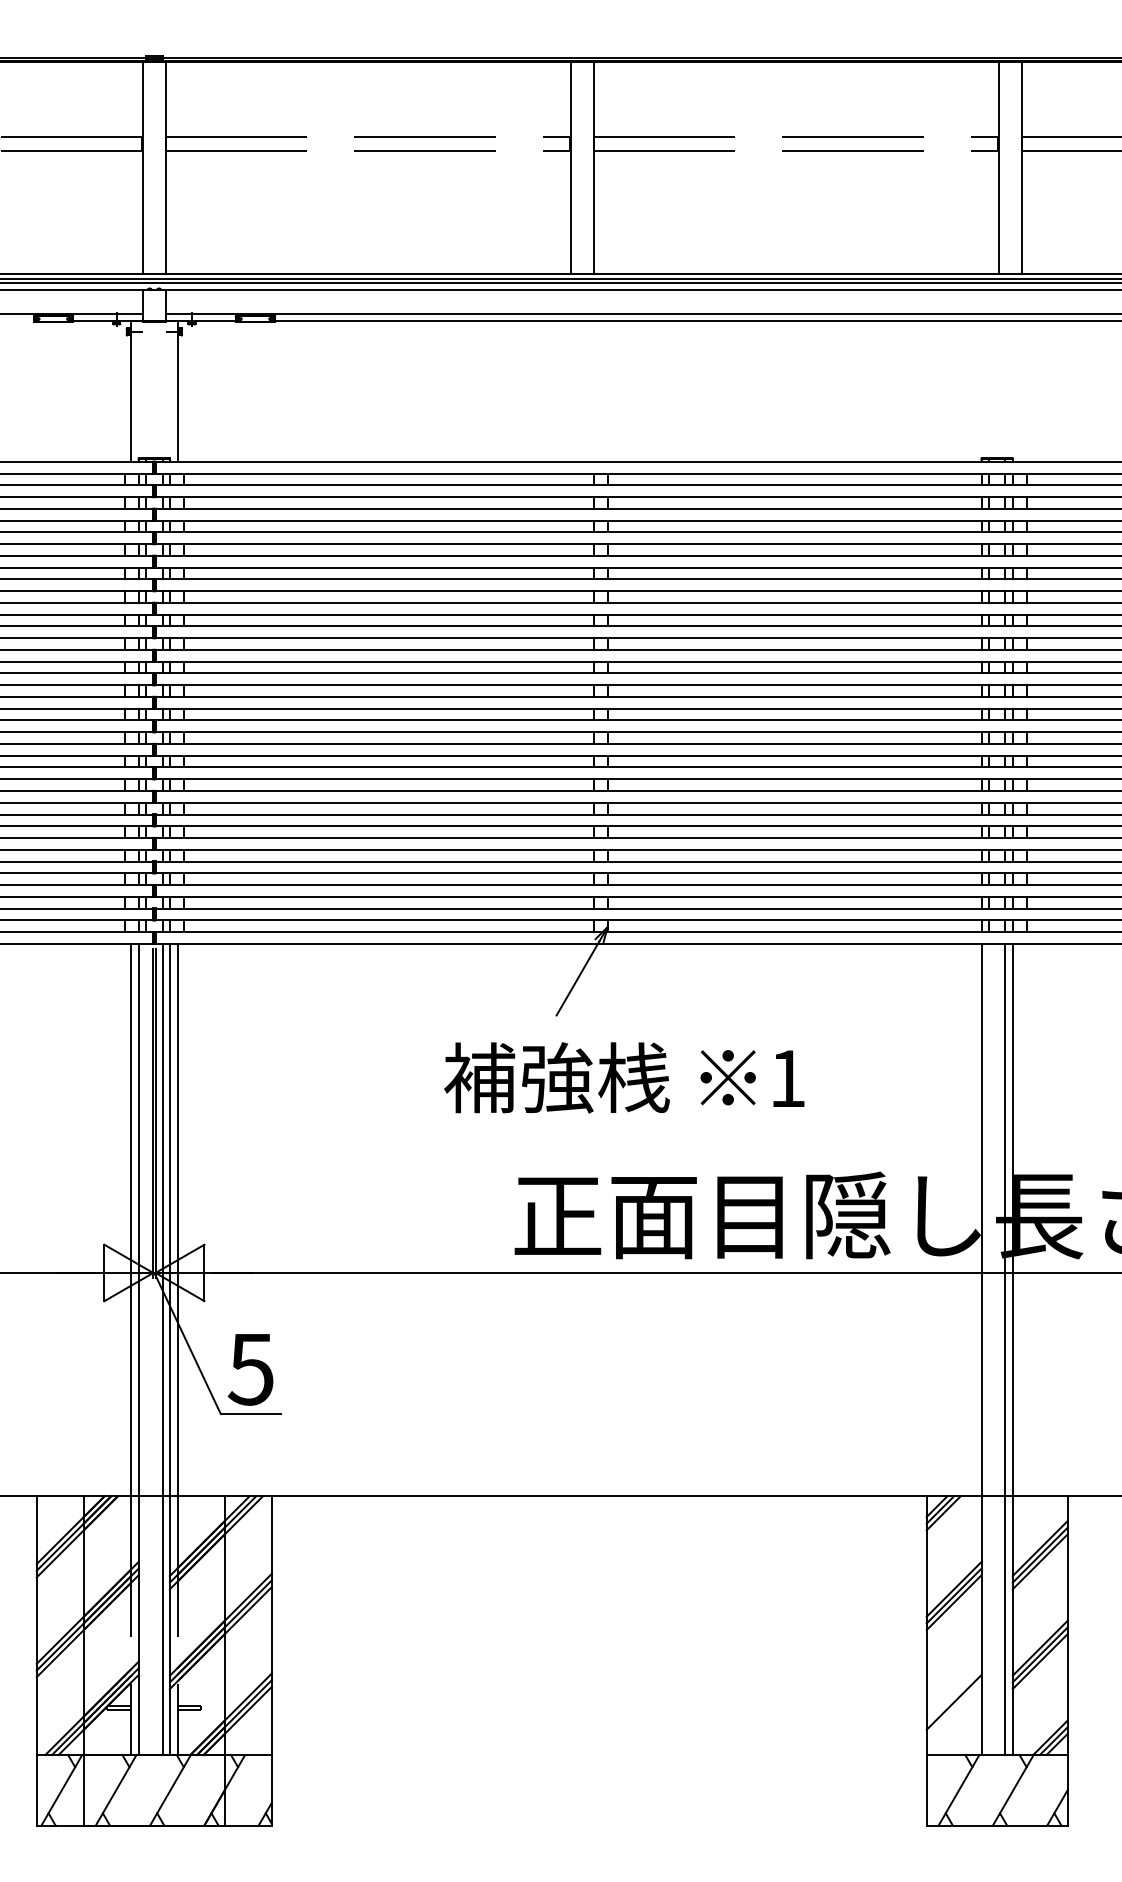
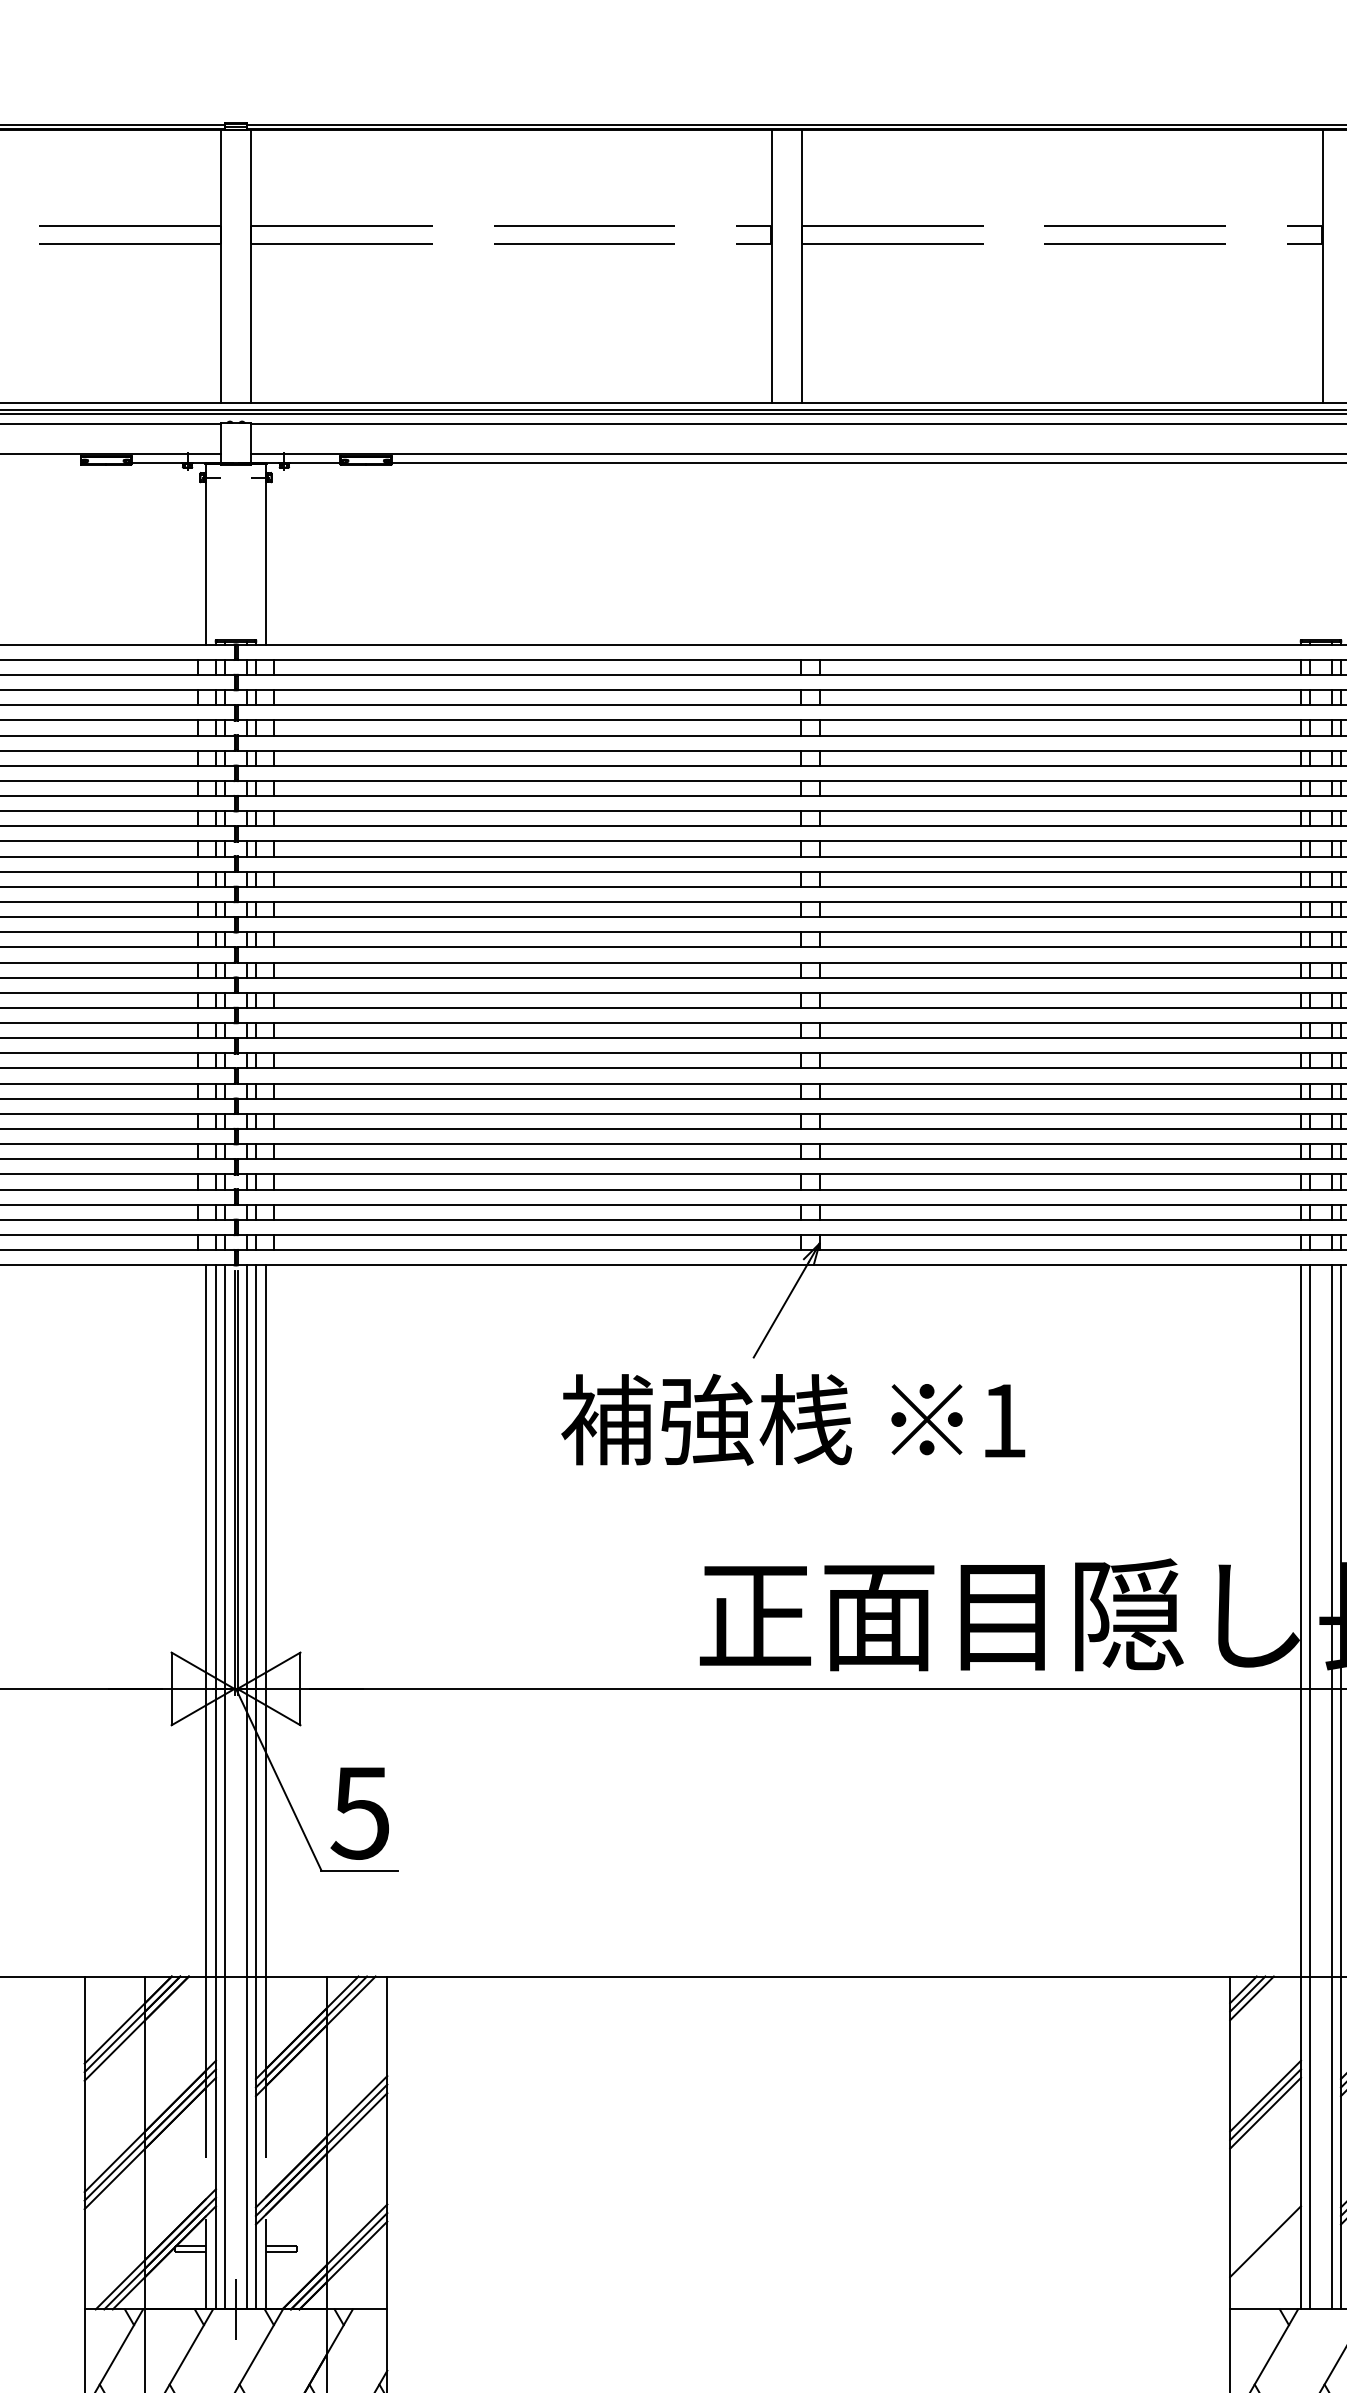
text: (624, 1077) -> (793, 1419), moved
line: (146, 1348) -> (225, 1786), added
line: (989, 1348) -> (1311, 1786), added
line: (154, 1754) -> (236, 2308), added

